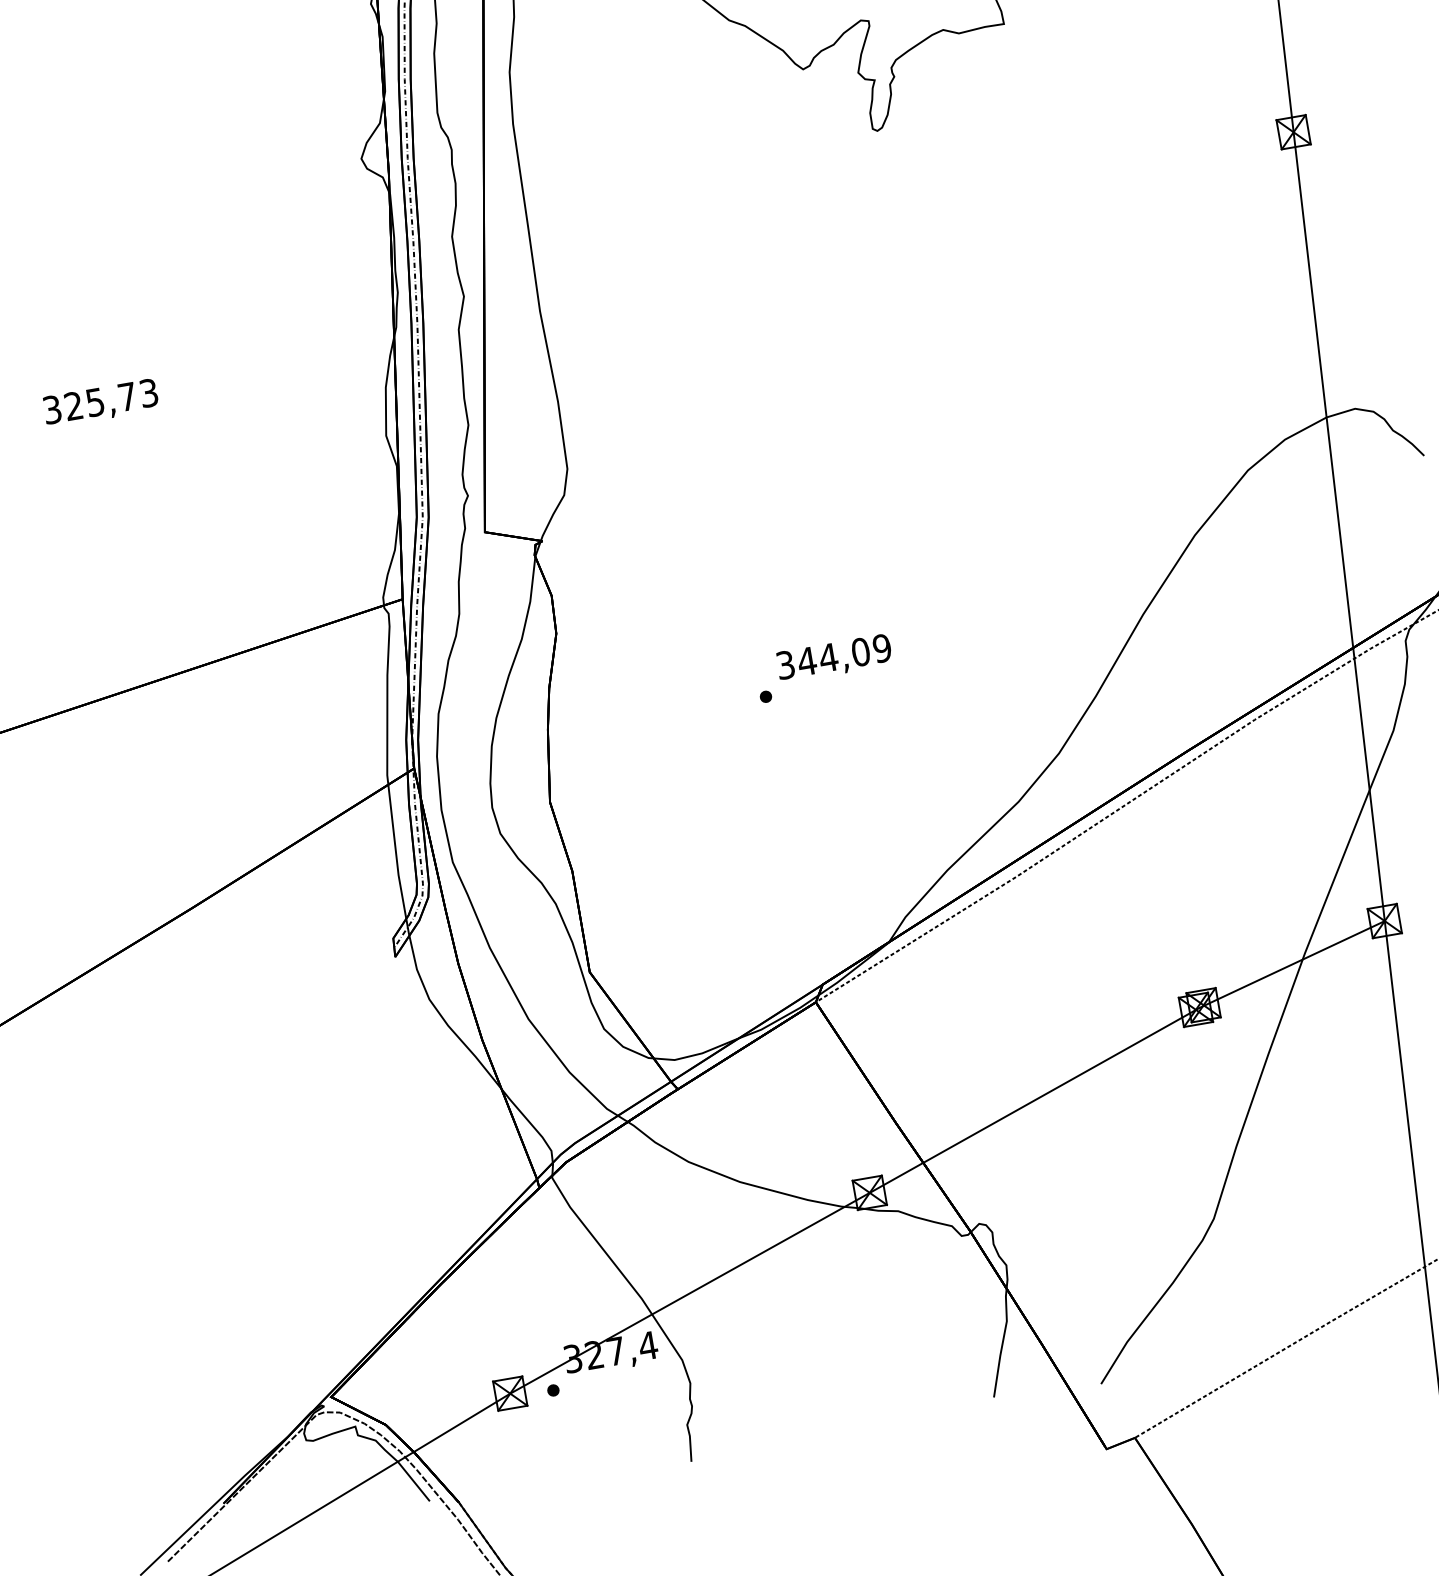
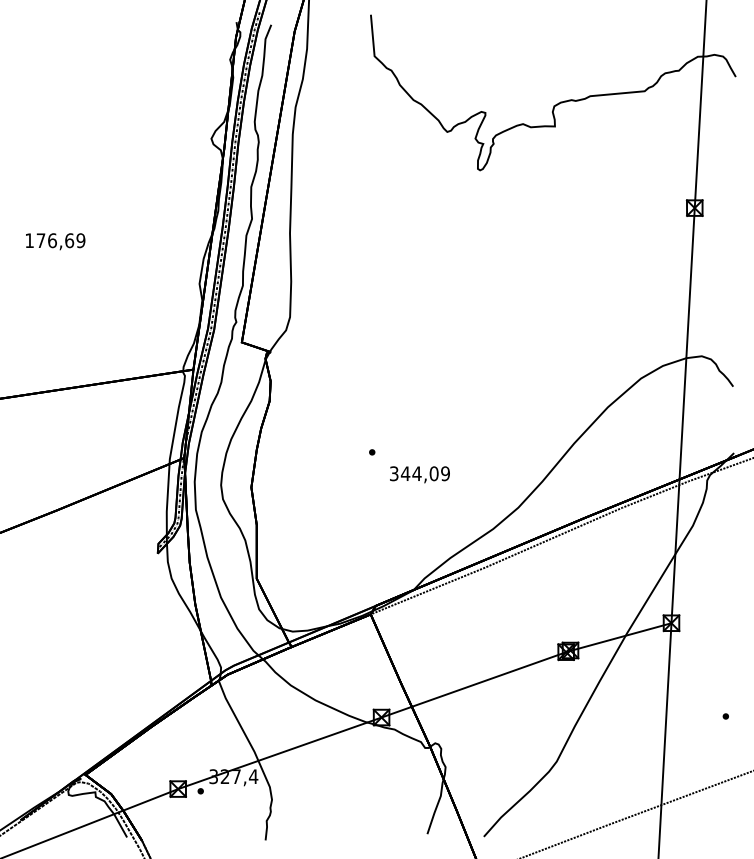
text: (100, 401) -> (55, 240), 325,73 -> 176,69
text: (833, 658) -> (419, 474), moved

